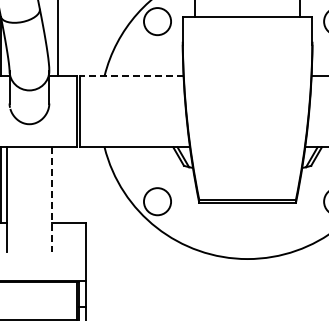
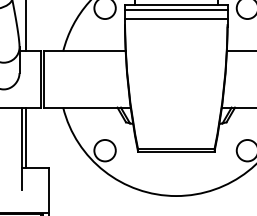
line: (247, 23) -> (176, 9), added
line: (247, 35) -> (176, 19), added
line: (131, 76) -> (84, 51), dashed -> solid
line: (57, 185) -> (25, 137), added
line: (51, 200) -> (21, 149), dashed -> solid

